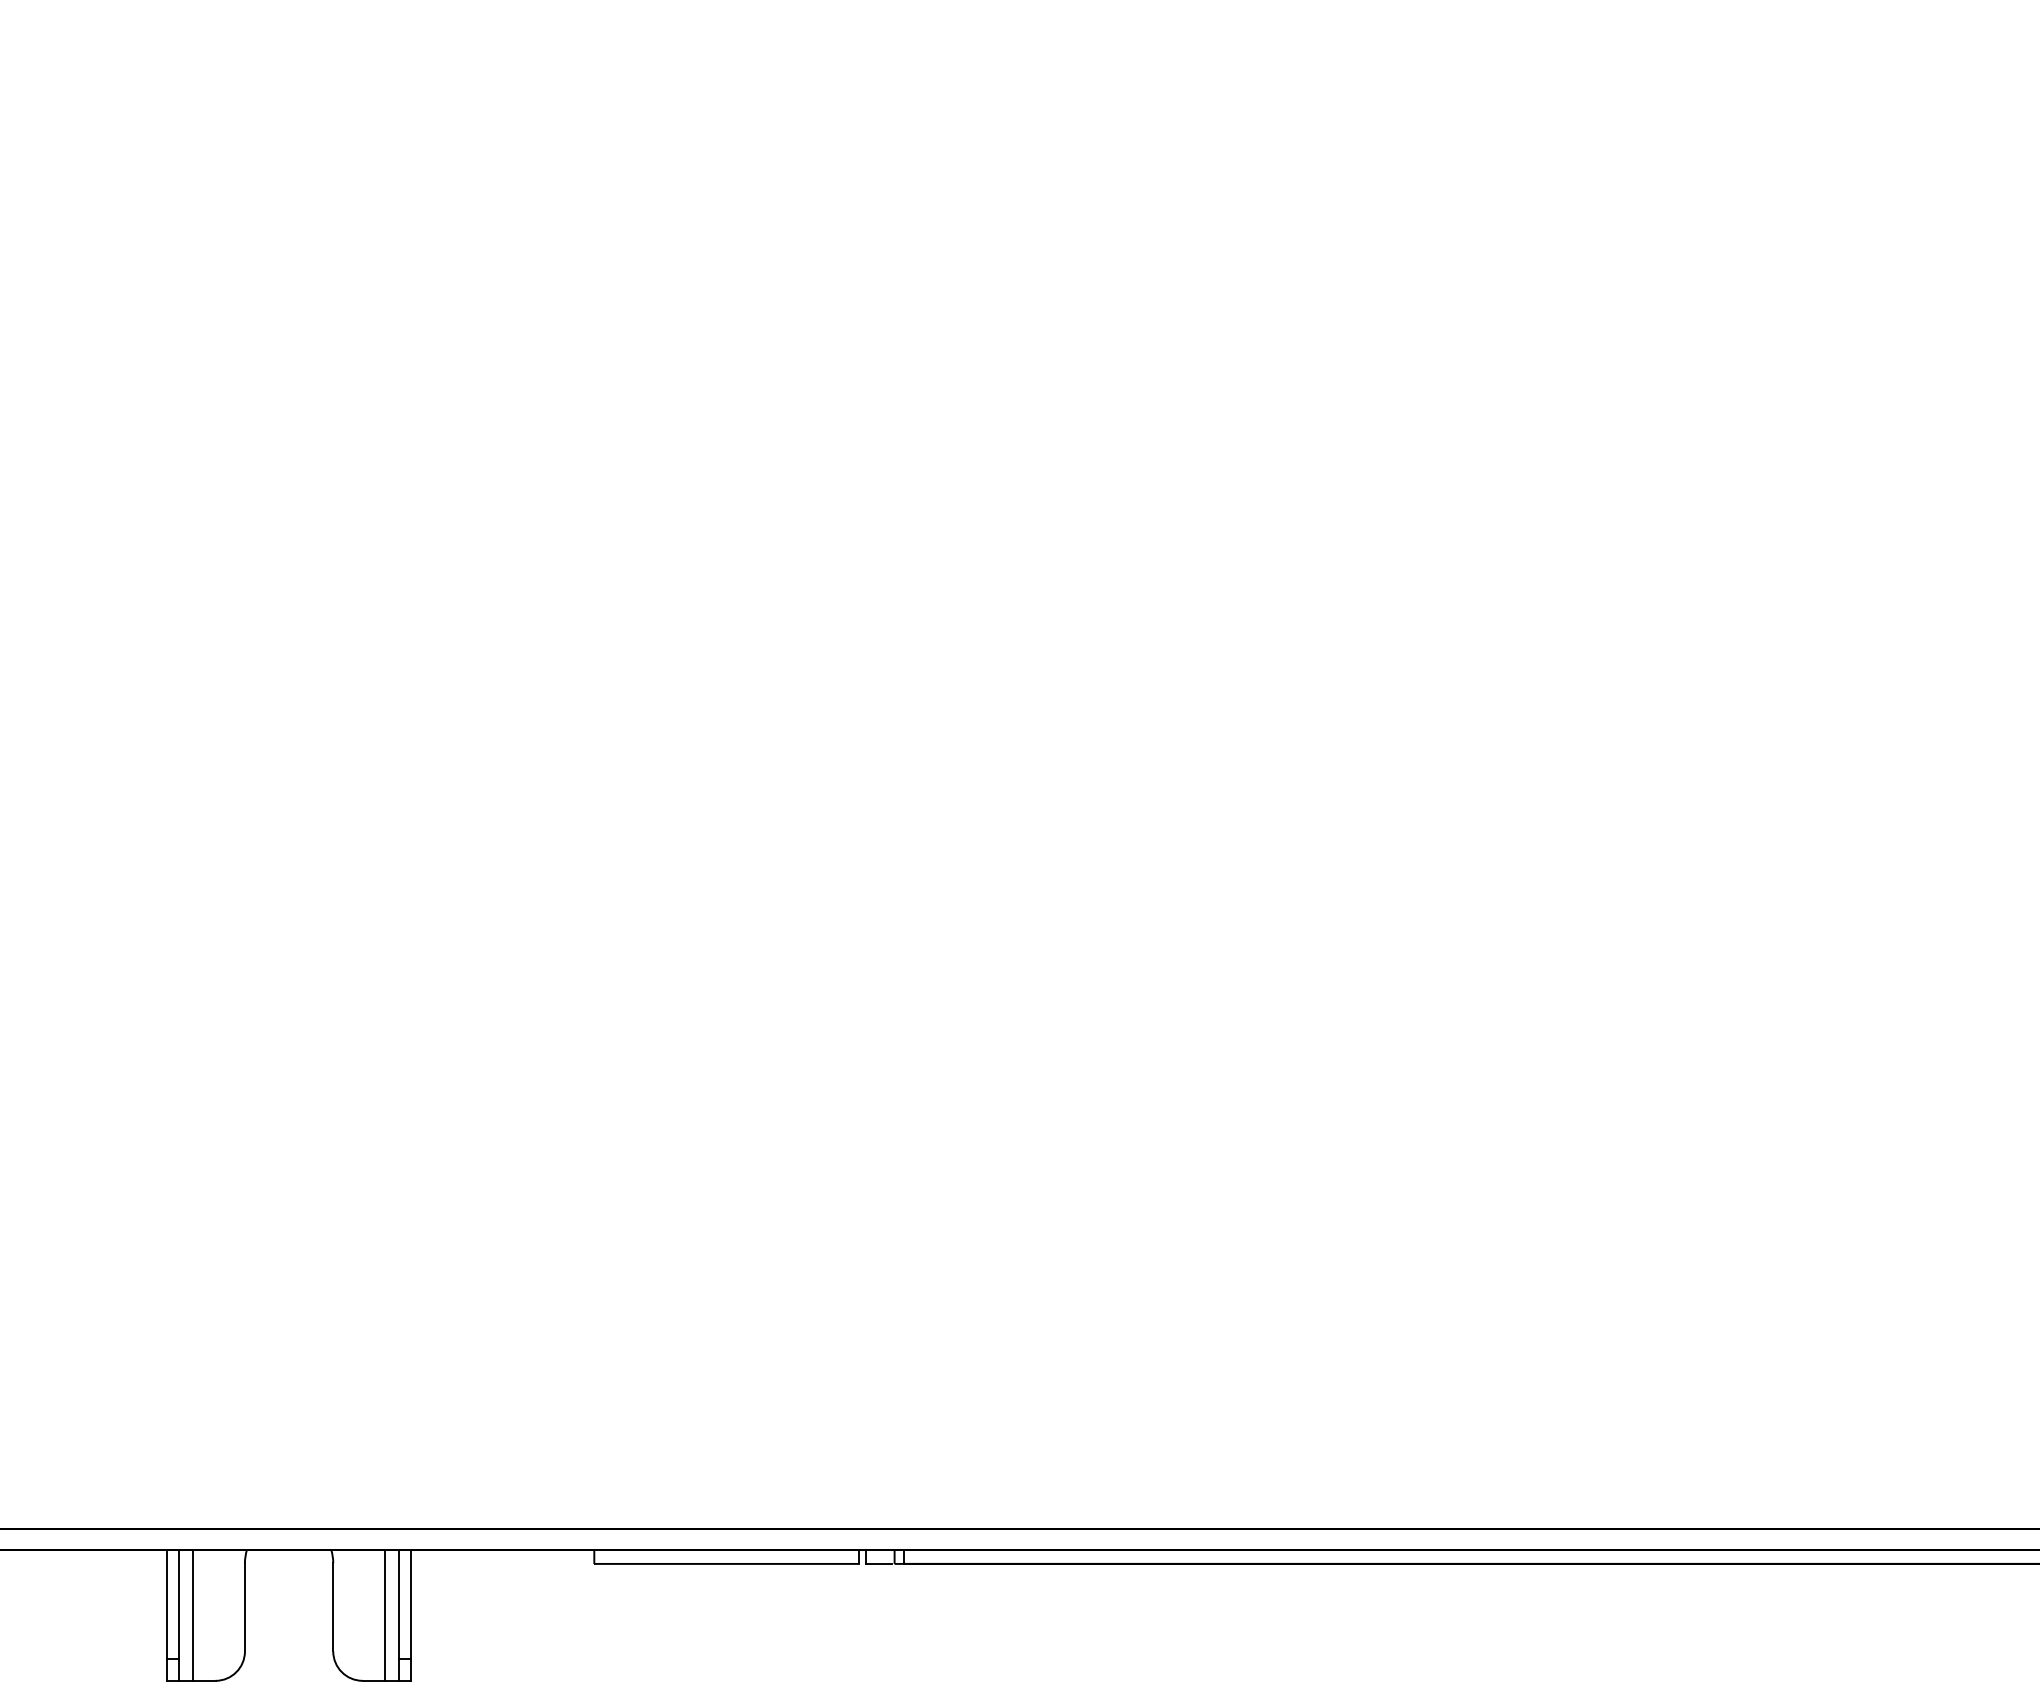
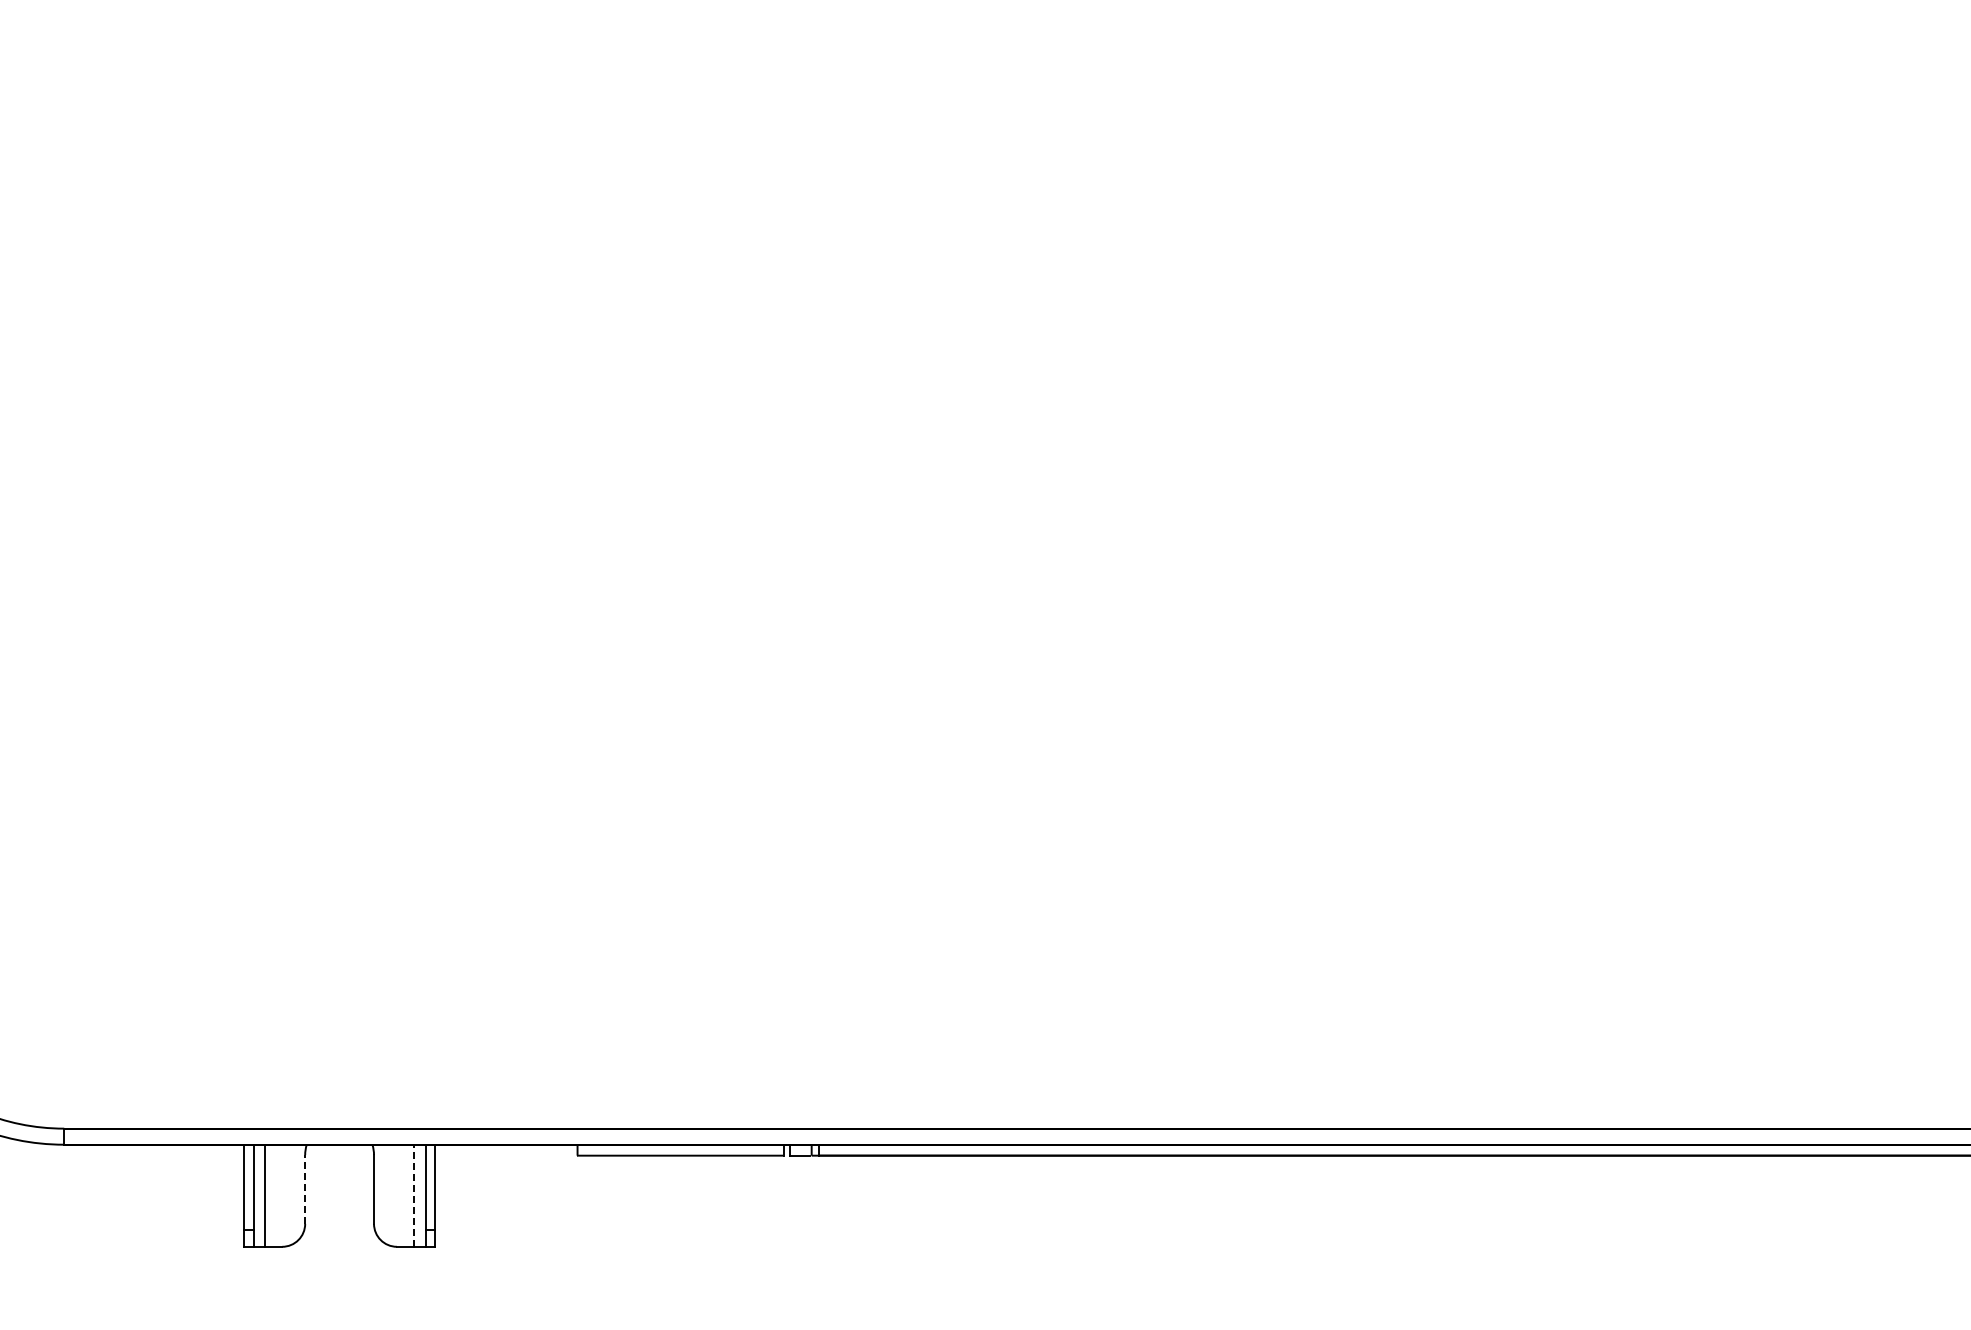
line: (245, 1606) -> (305, 1188), solid -> dashed
line: (385, 1615) -> (414, 1195), solid -> dashed

